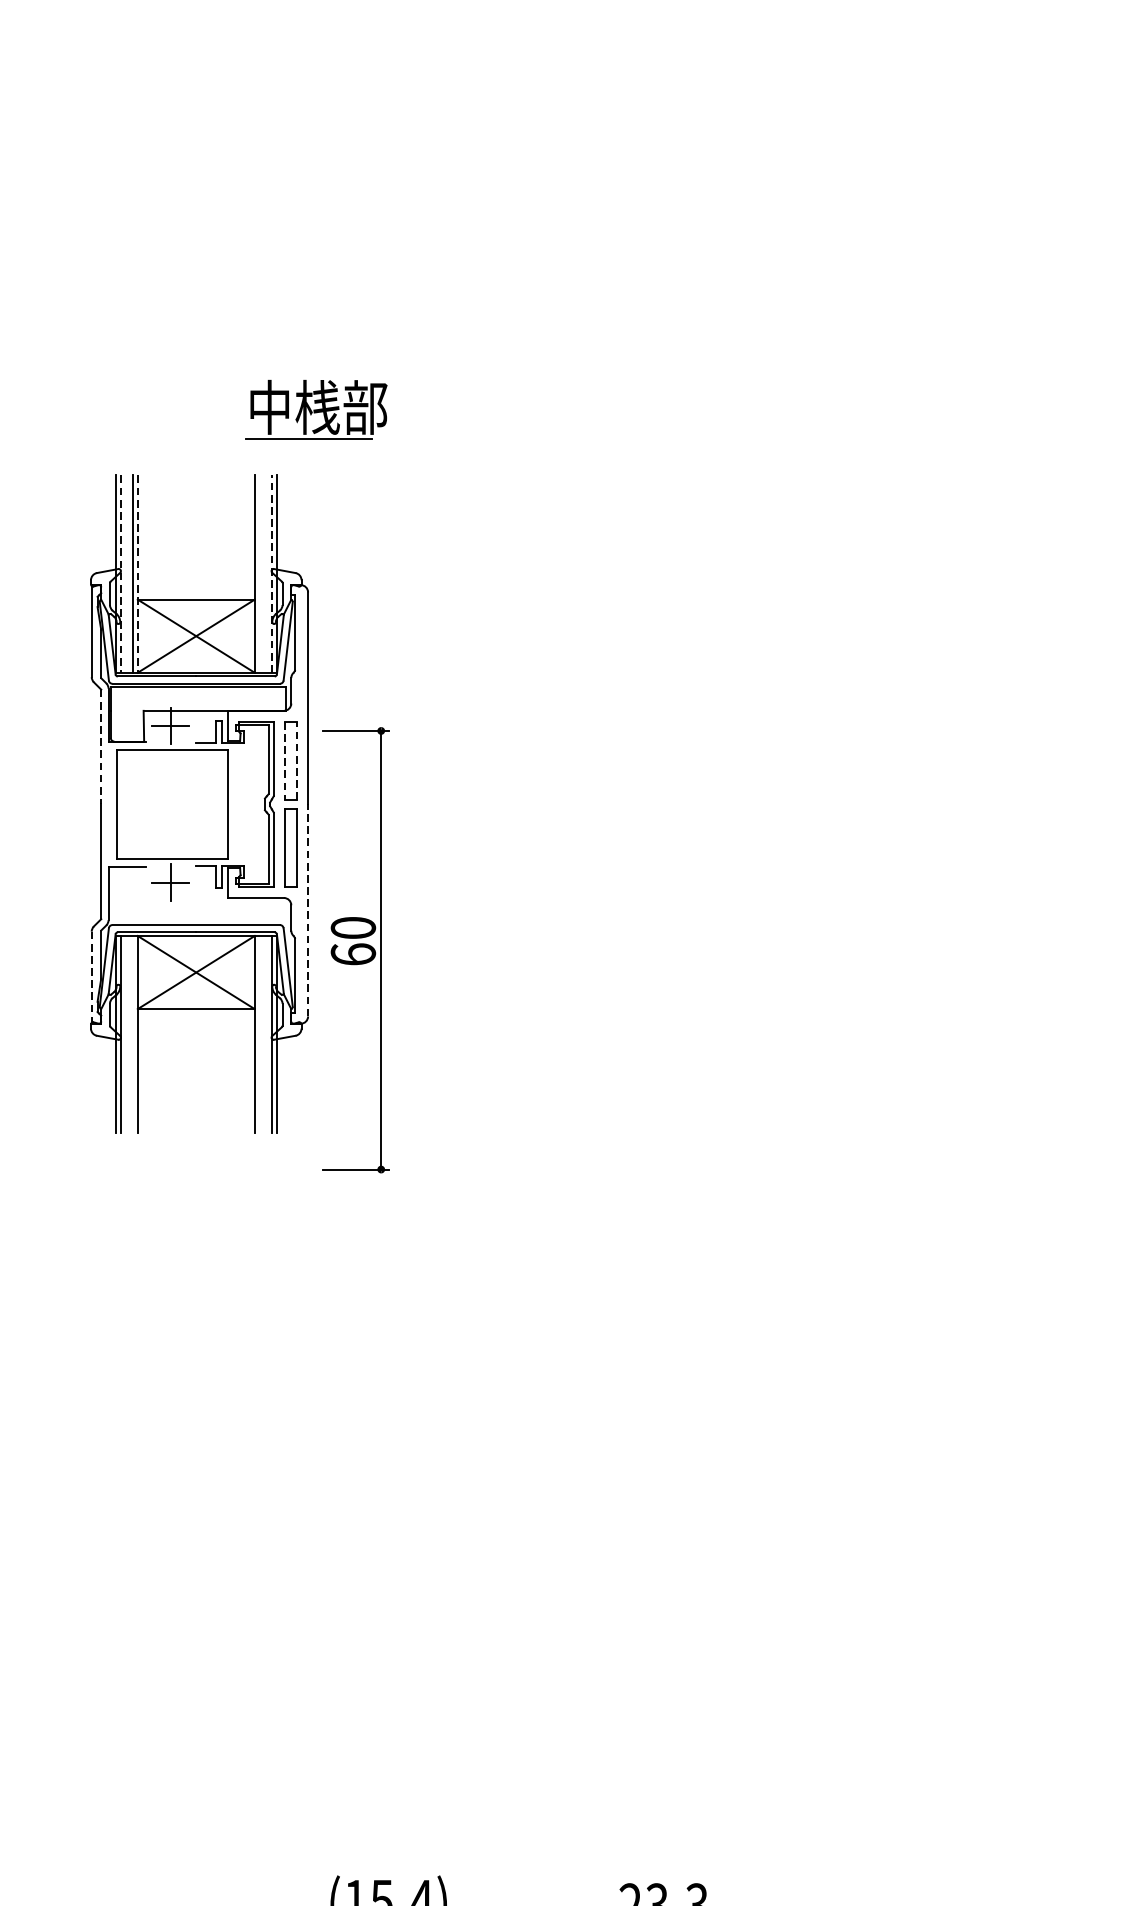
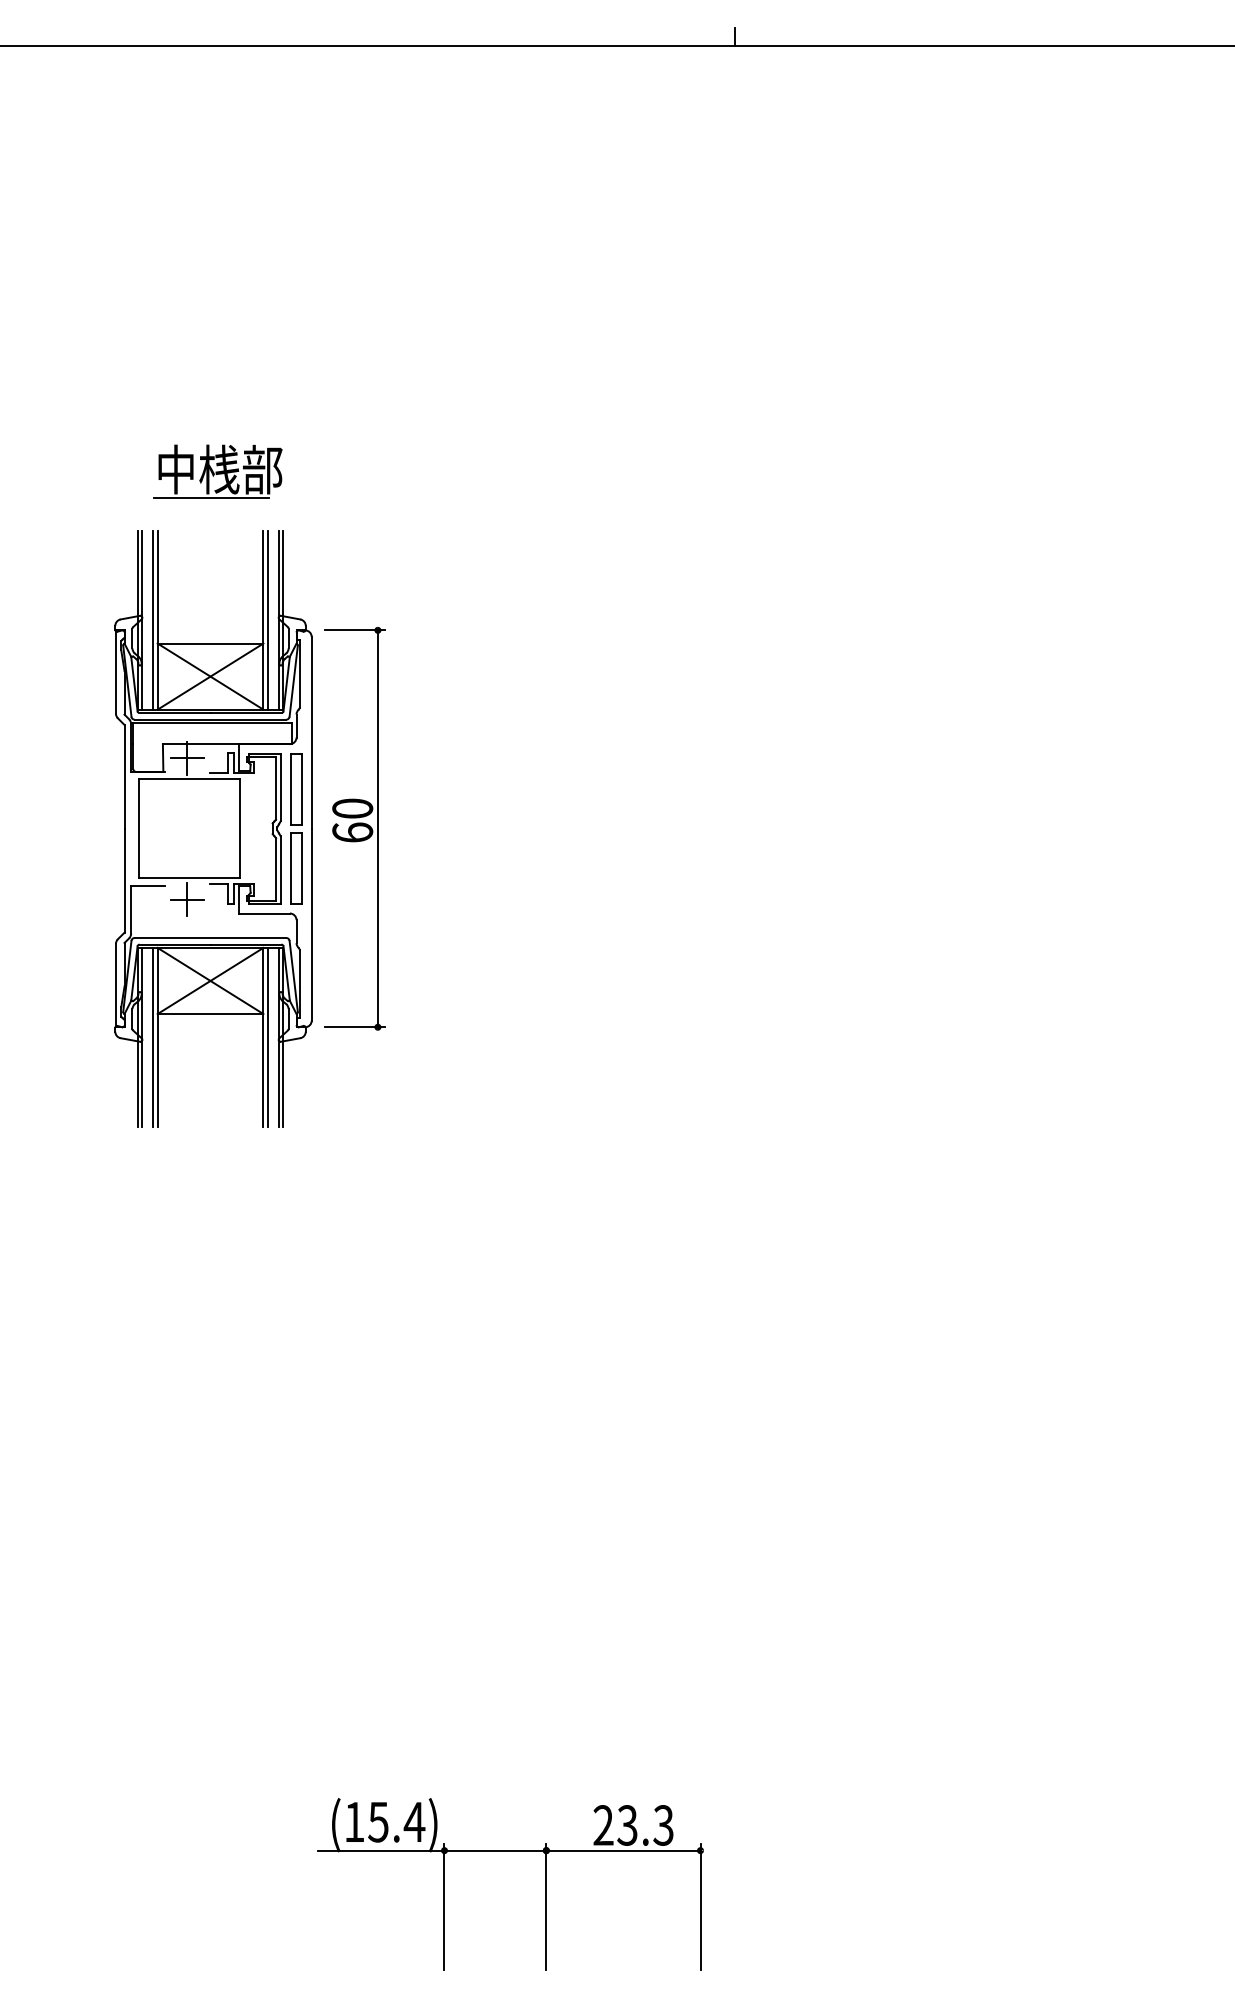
part: (315, 409) -> (217, 471), moved
line: (271, 573) -> (278, 619), dashed -> solid
line: (121, 574) -> (142, 620), dashed -> solid
line: (137, 574) -> (157, 620), dashed -> solid
line: (260, 574) -> (268, 620), added
line: (101, 746) -> (124, 776), dashed -> solid
line: (296, 759) -> (301, 788), dashed -> solid
line: (284, 760) -> (290, 789), dashed -> solid
line: (307, 910) -> (311, 924), dashed -> solid
part: (355, 949) -> (354, 828), moved
line: (91, 977) -> (115, 985), dashed -> solid
line: (132, 1033) -> (152, 1036), added
line: (260, 1033) -> (268, 1036), added

